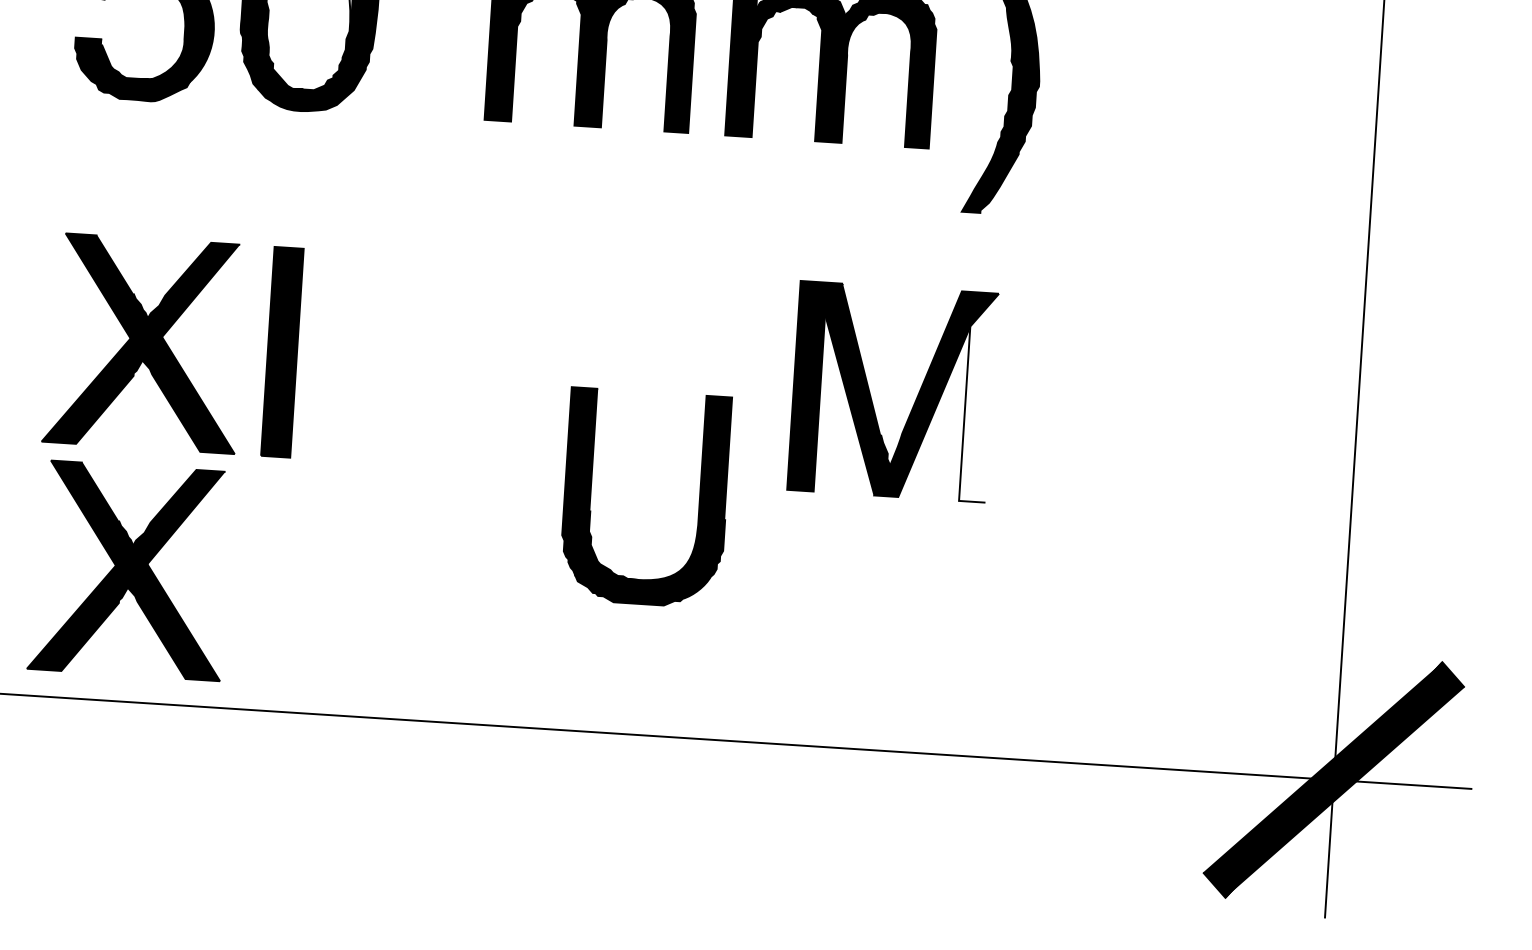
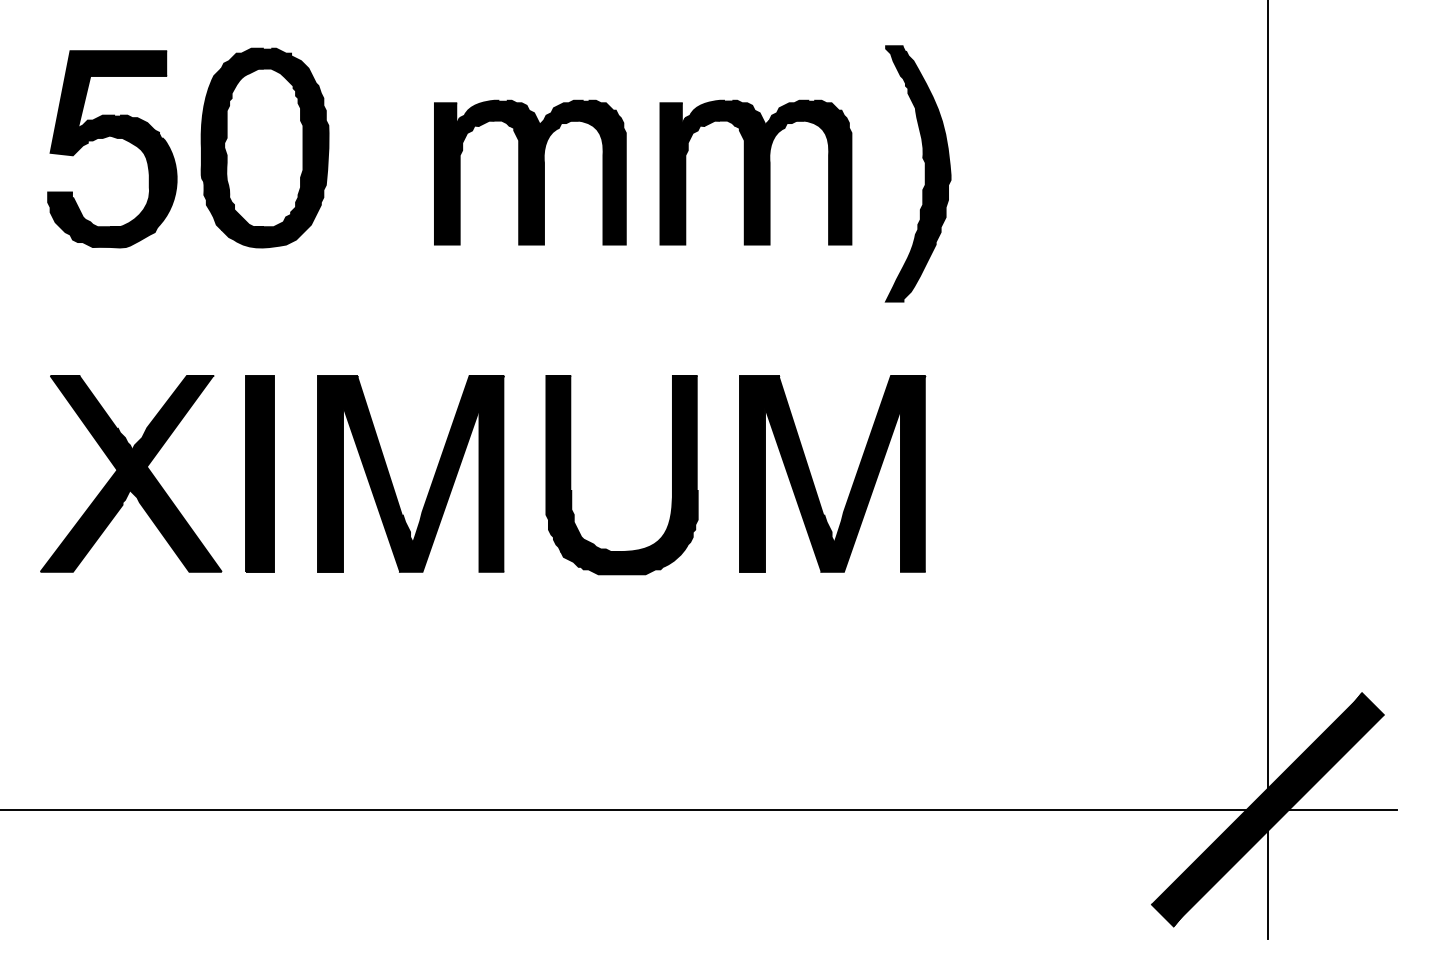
part: (422, 367) -> (391, 479), added
fill: (978, 396) -> (912, 473), added
part: (591, 495) -> (571, 475), moved
part: (130, 570) -> (131, 686), removed

